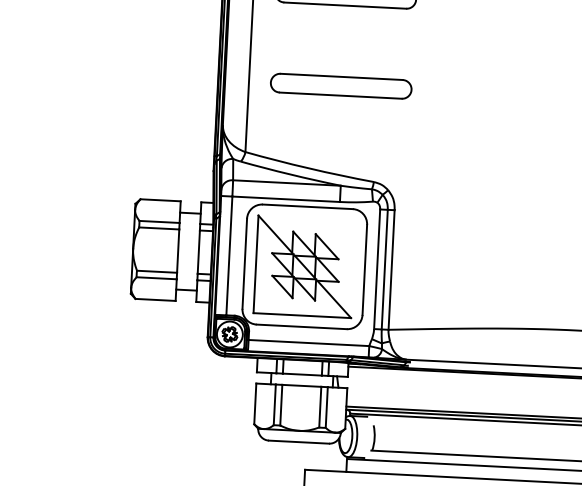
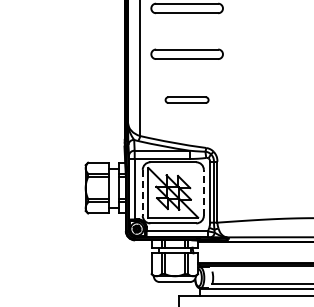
part: (339, 84) -> (186, 99), size x0.6
line: (244, 263) -> (142, 192), solid -> dashed
line: (364, 269) -> (203, 192), solid -> dashed

